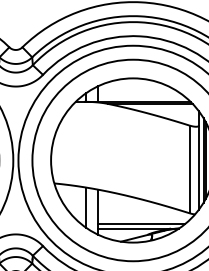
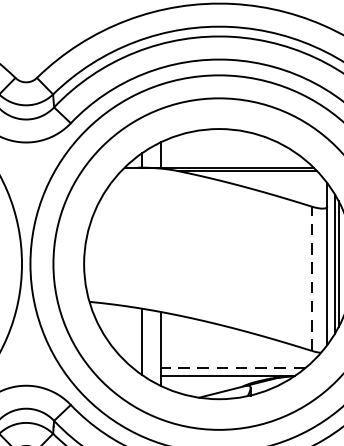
line: (189, 169) -> (311, 278), solid -> dashed
line: (141, 223) -> (232, 367), solid -> dashed

